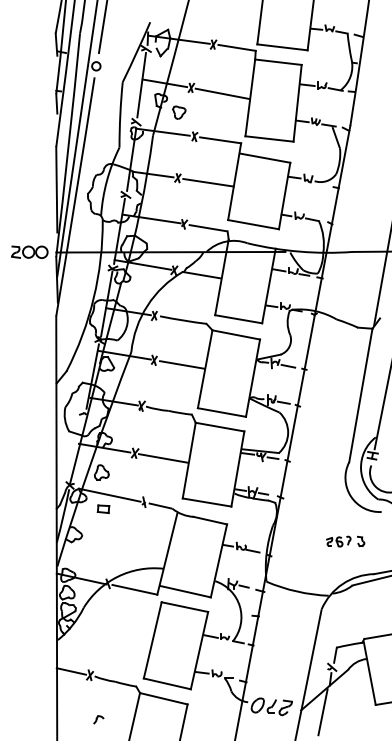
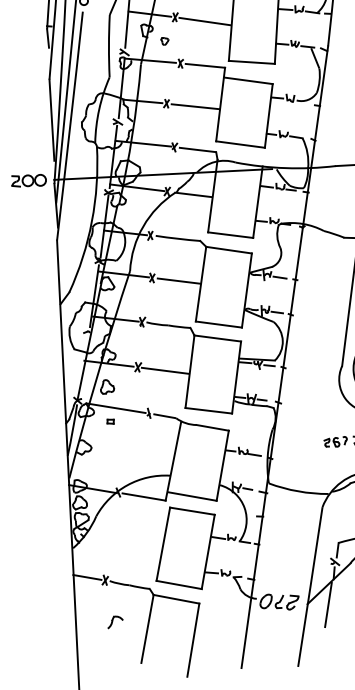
part: (179, 112) -> (165, 41), size x0.6
part: (103, 508) -> (110, 421), size x0.6
part: (98, 719) -> (115, 621), size x1.6

